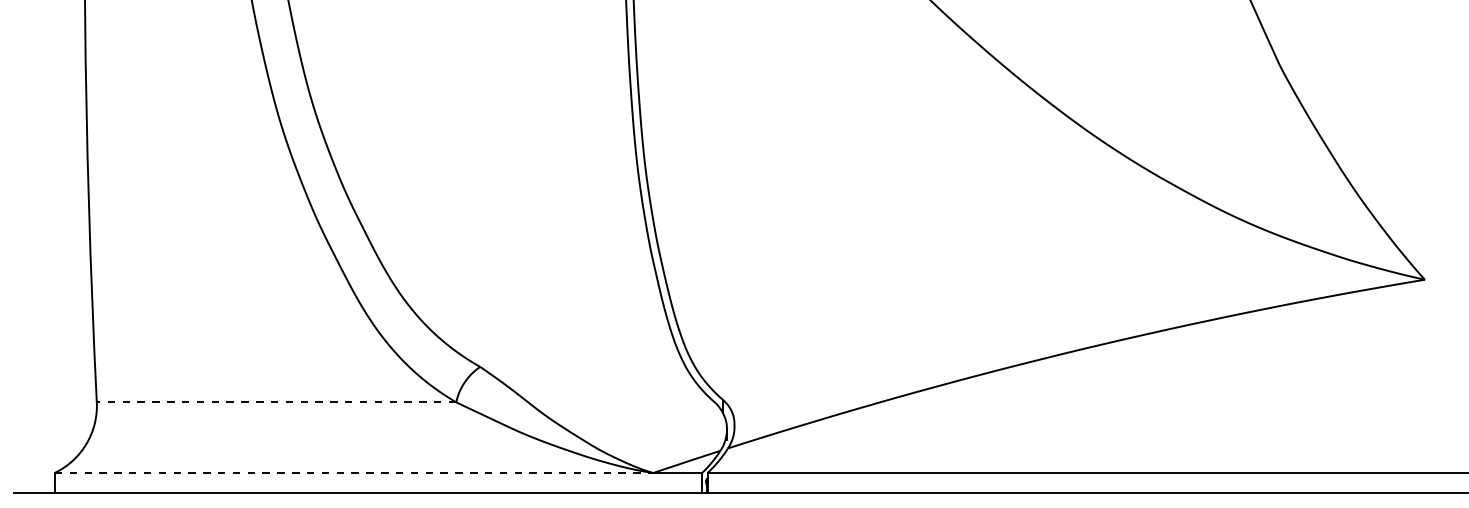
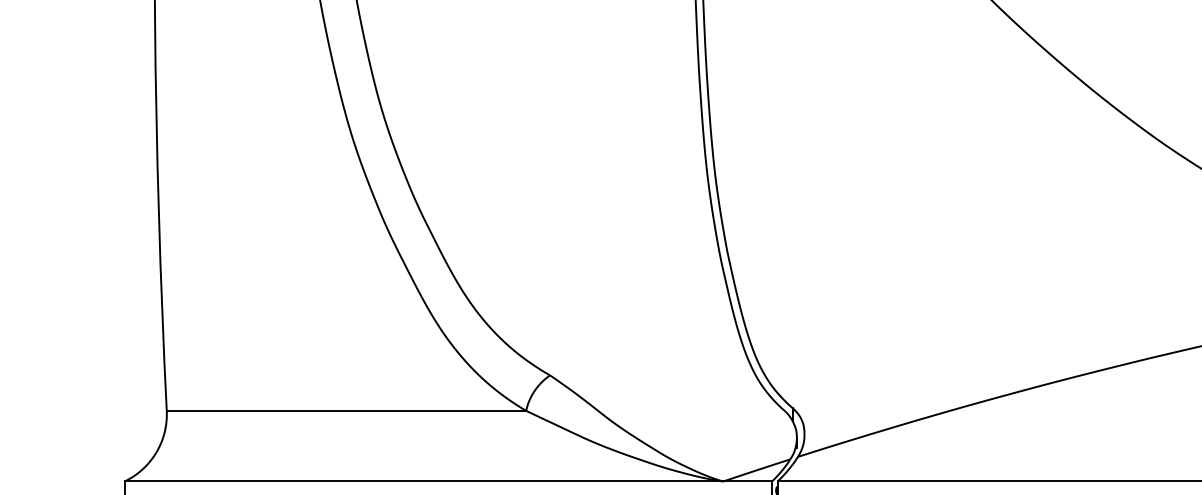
line: (276, 402) -> (346, 411), dashed -> solid
line: (353, 472) -> (423, 481), dashed -> solid

